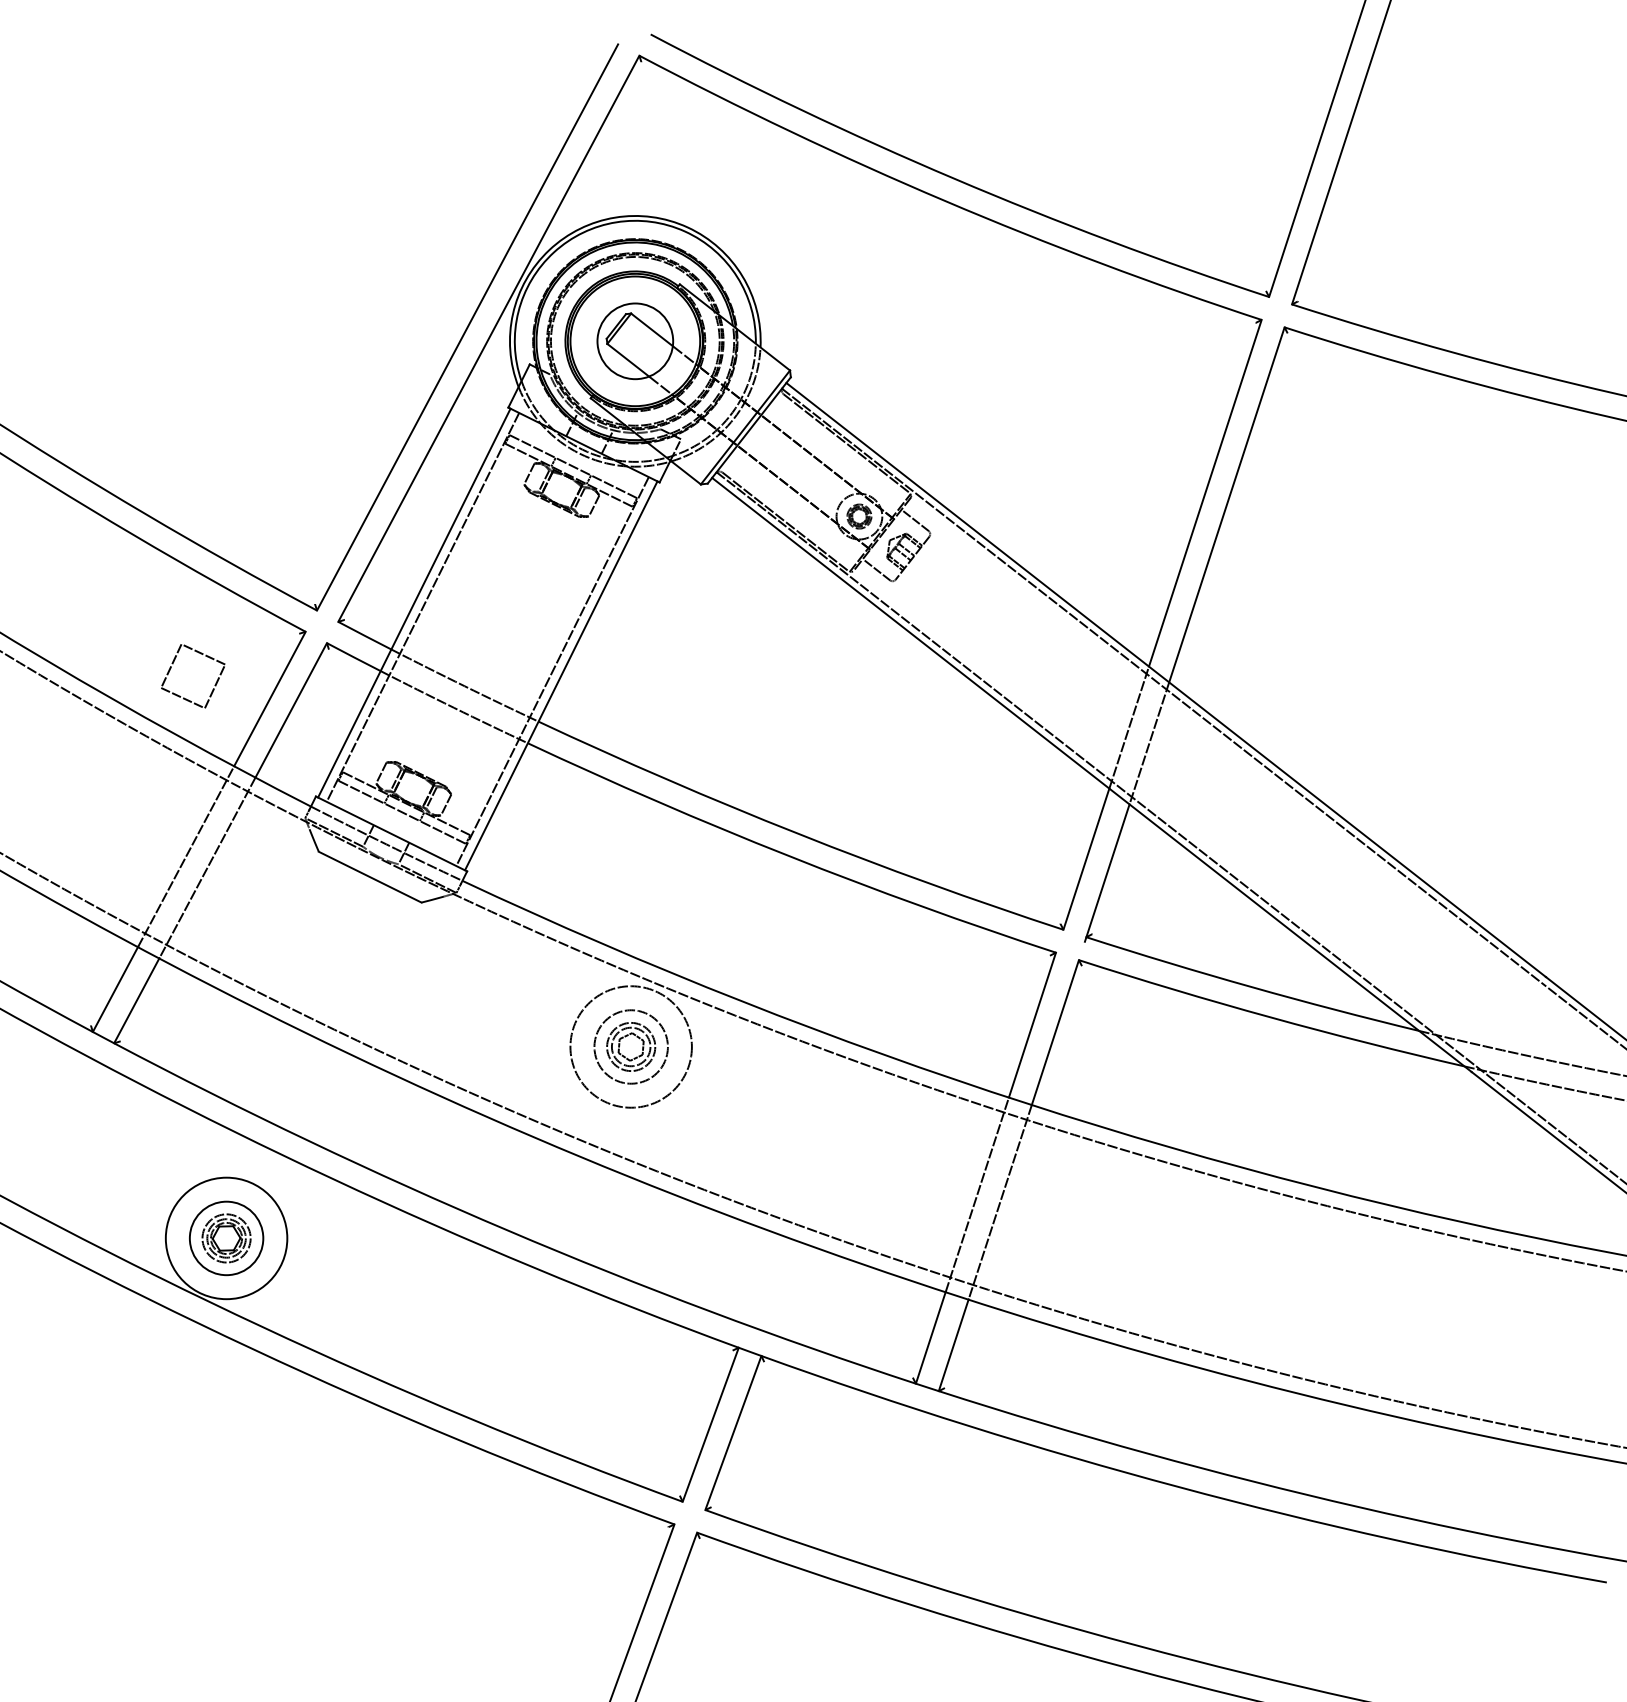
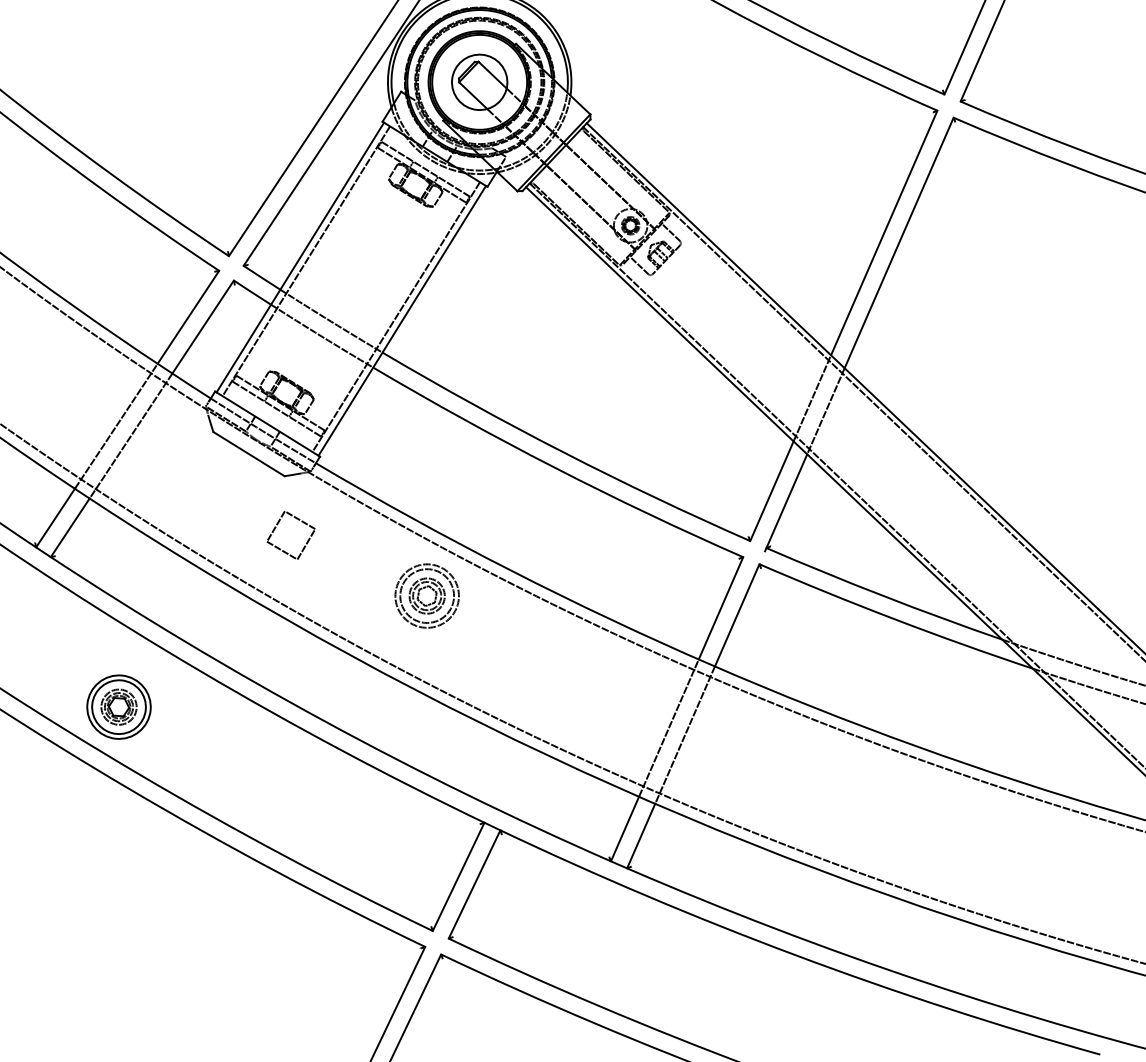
part: (215, 682) -> (306, 541), moved
circle: (630, 1046) -> (426, 595), size x0.71
circle: (226, 1238) -> (118, 707), size x0.71

